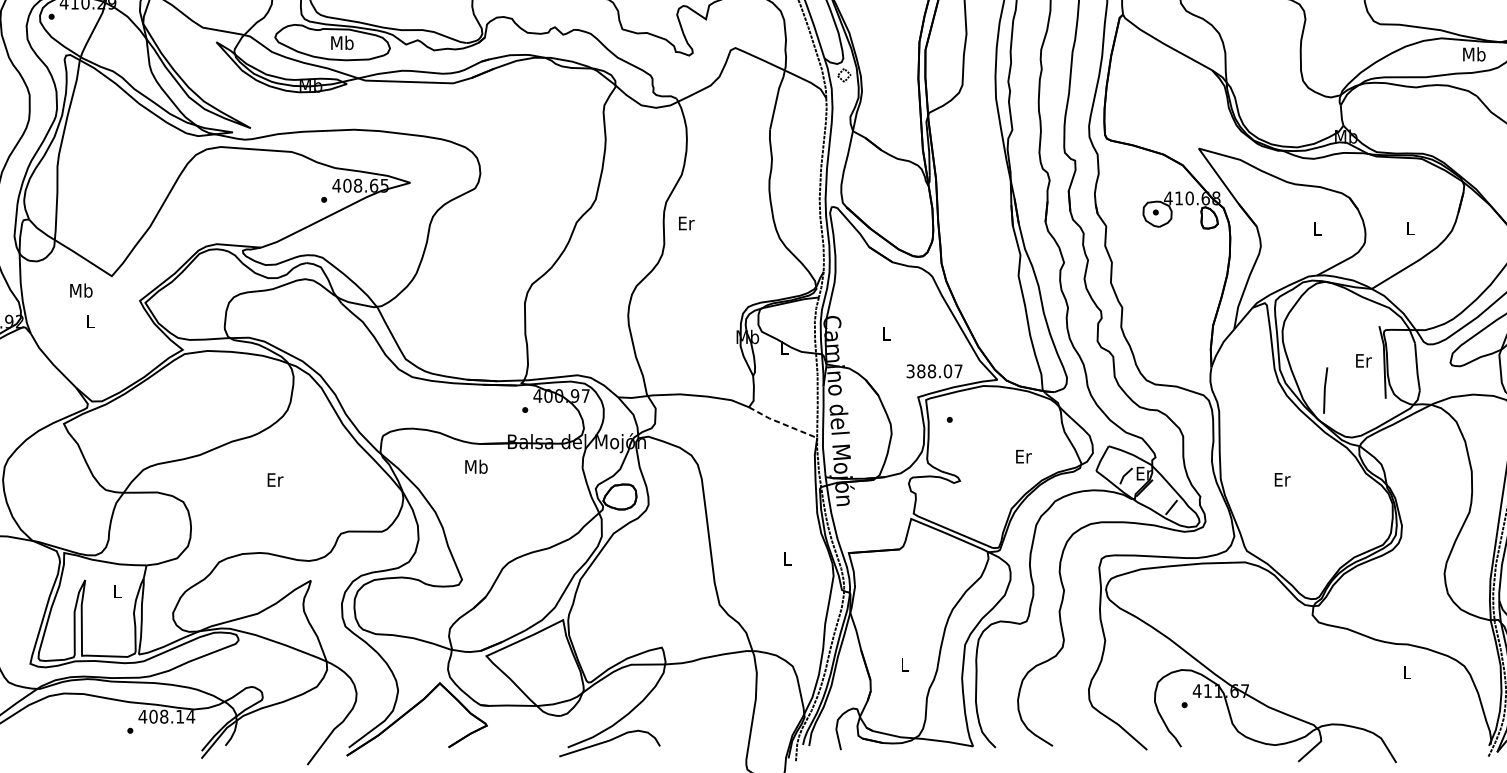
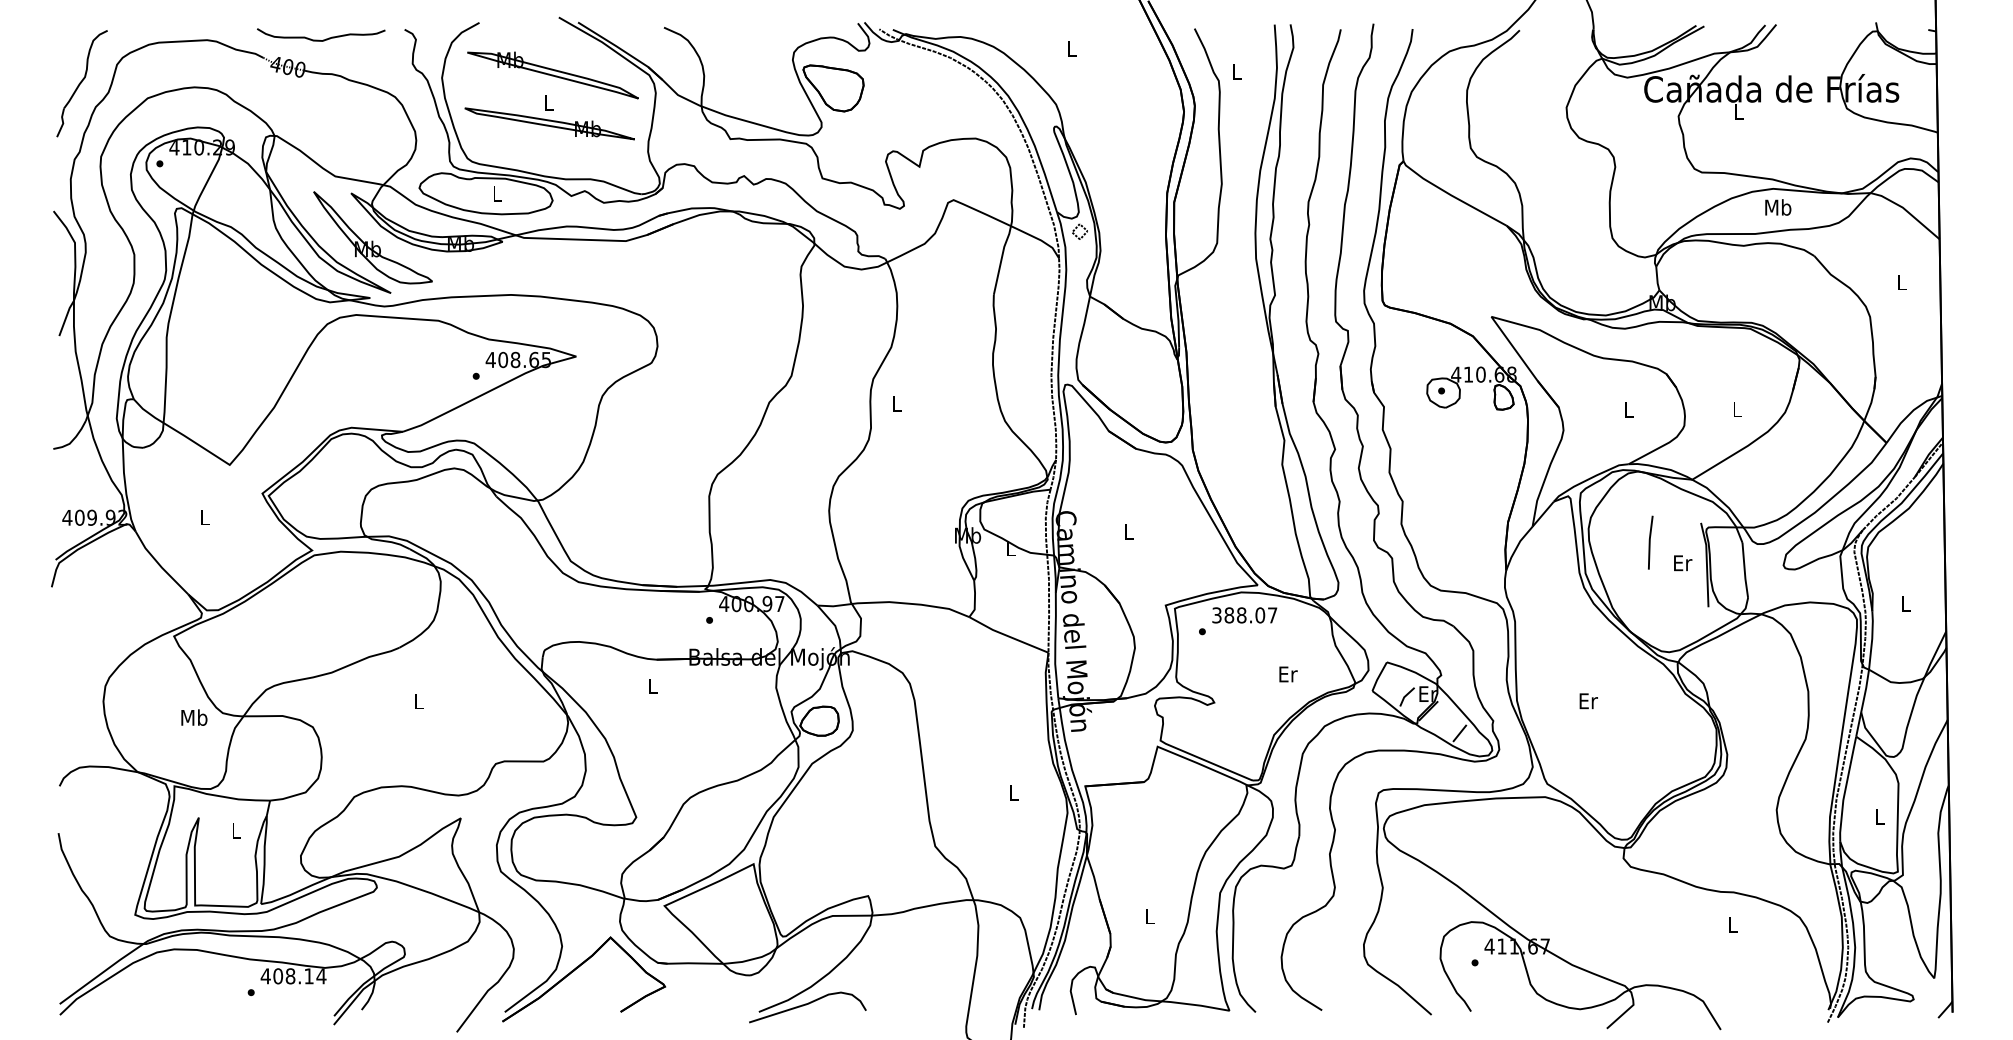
text: (342, 42) -> (497, 193), Mb -> L
text: (1474, 54) -> (1778, 207), moved
part: (234, 80) -> (372, 237), added
text: (687, 223) -> (897, 403), Er -> L
text: (81, 290) -> (194, 717), moved
text: (934, 371) -> (1244, 615), moved
line: (1325, 390) -> (1650, 542), moved
line: (782, 423) -> (1008, 636), dashed -> solid
text: (476, 466) -> (653, 685), Mb -> L
text: (275, 479) -> (419, 701), Er -> L

